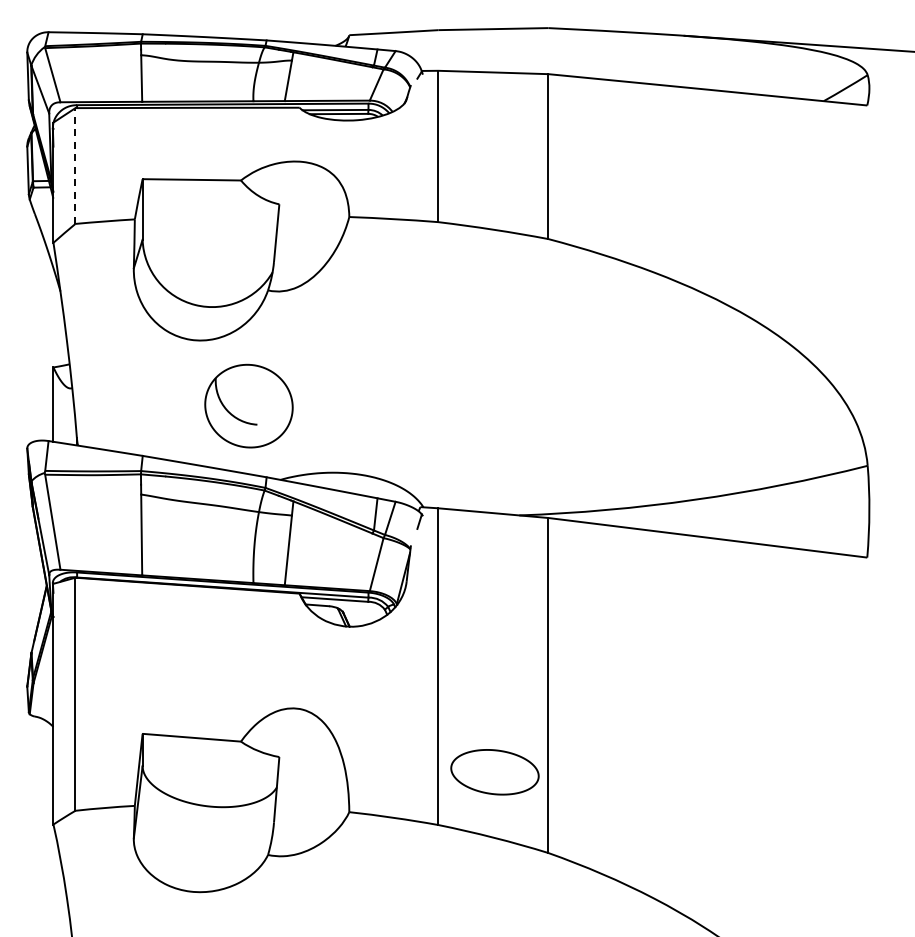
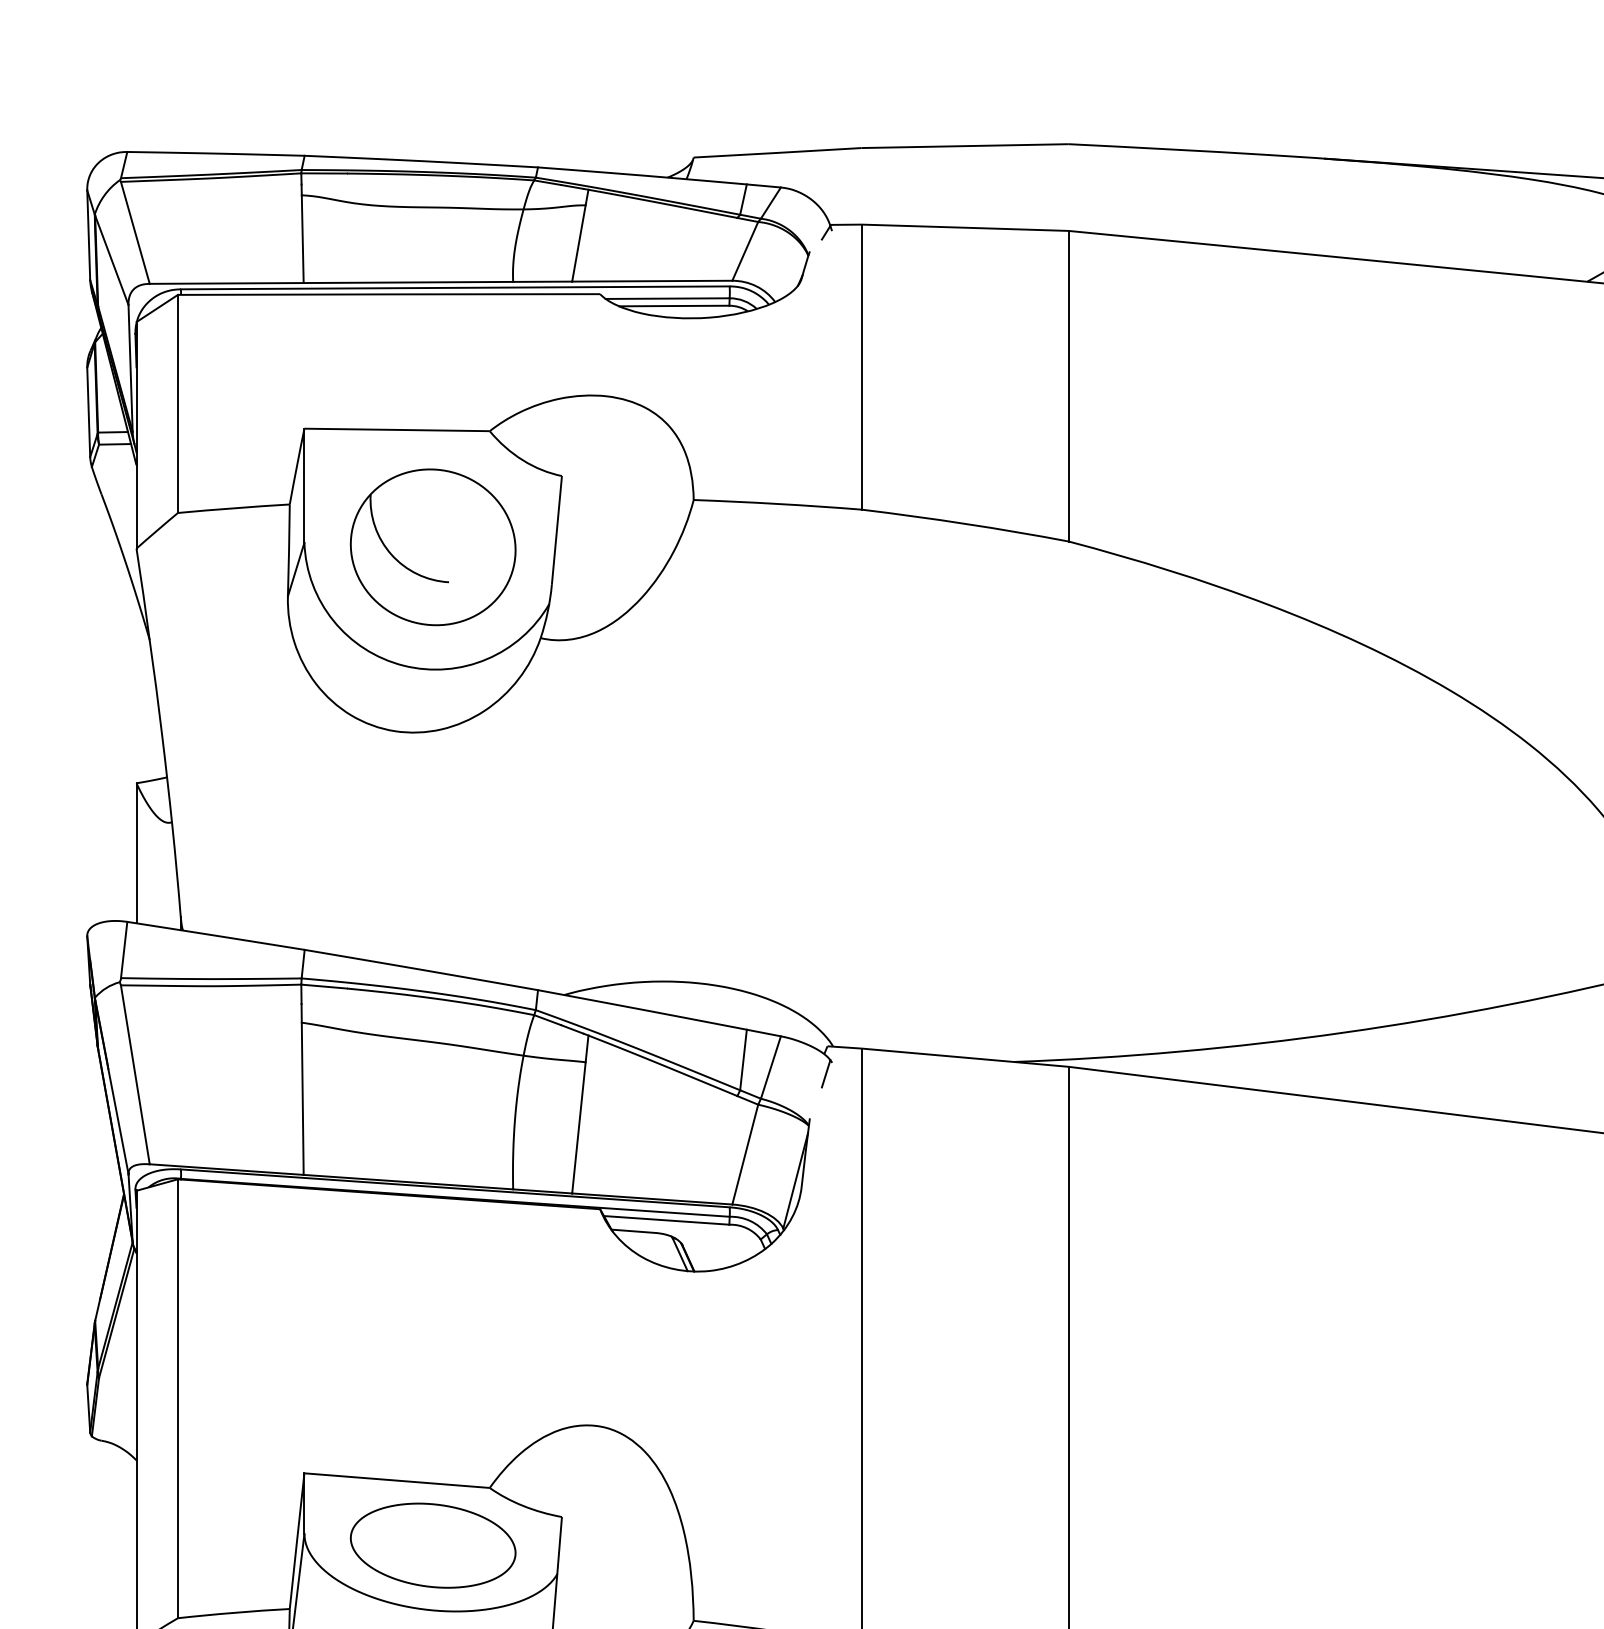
line: (75, 166) -> (178, 404), dashed -> solid
part: (248, 405) -> (432, 546), moved
part: (494, 772) -> (432, 1546), moved

